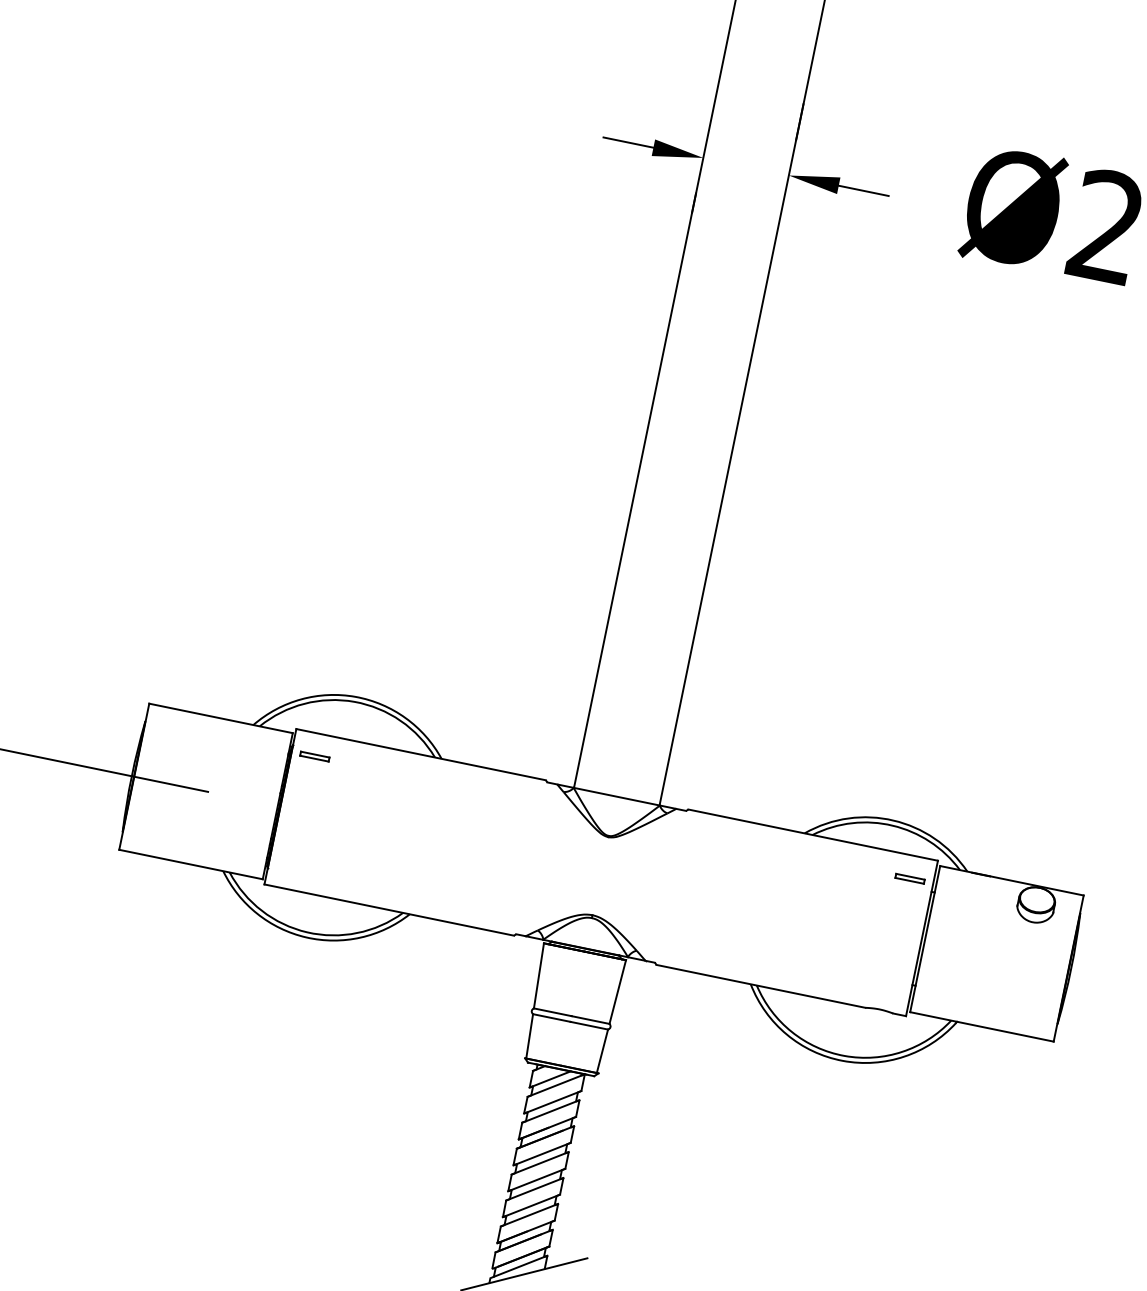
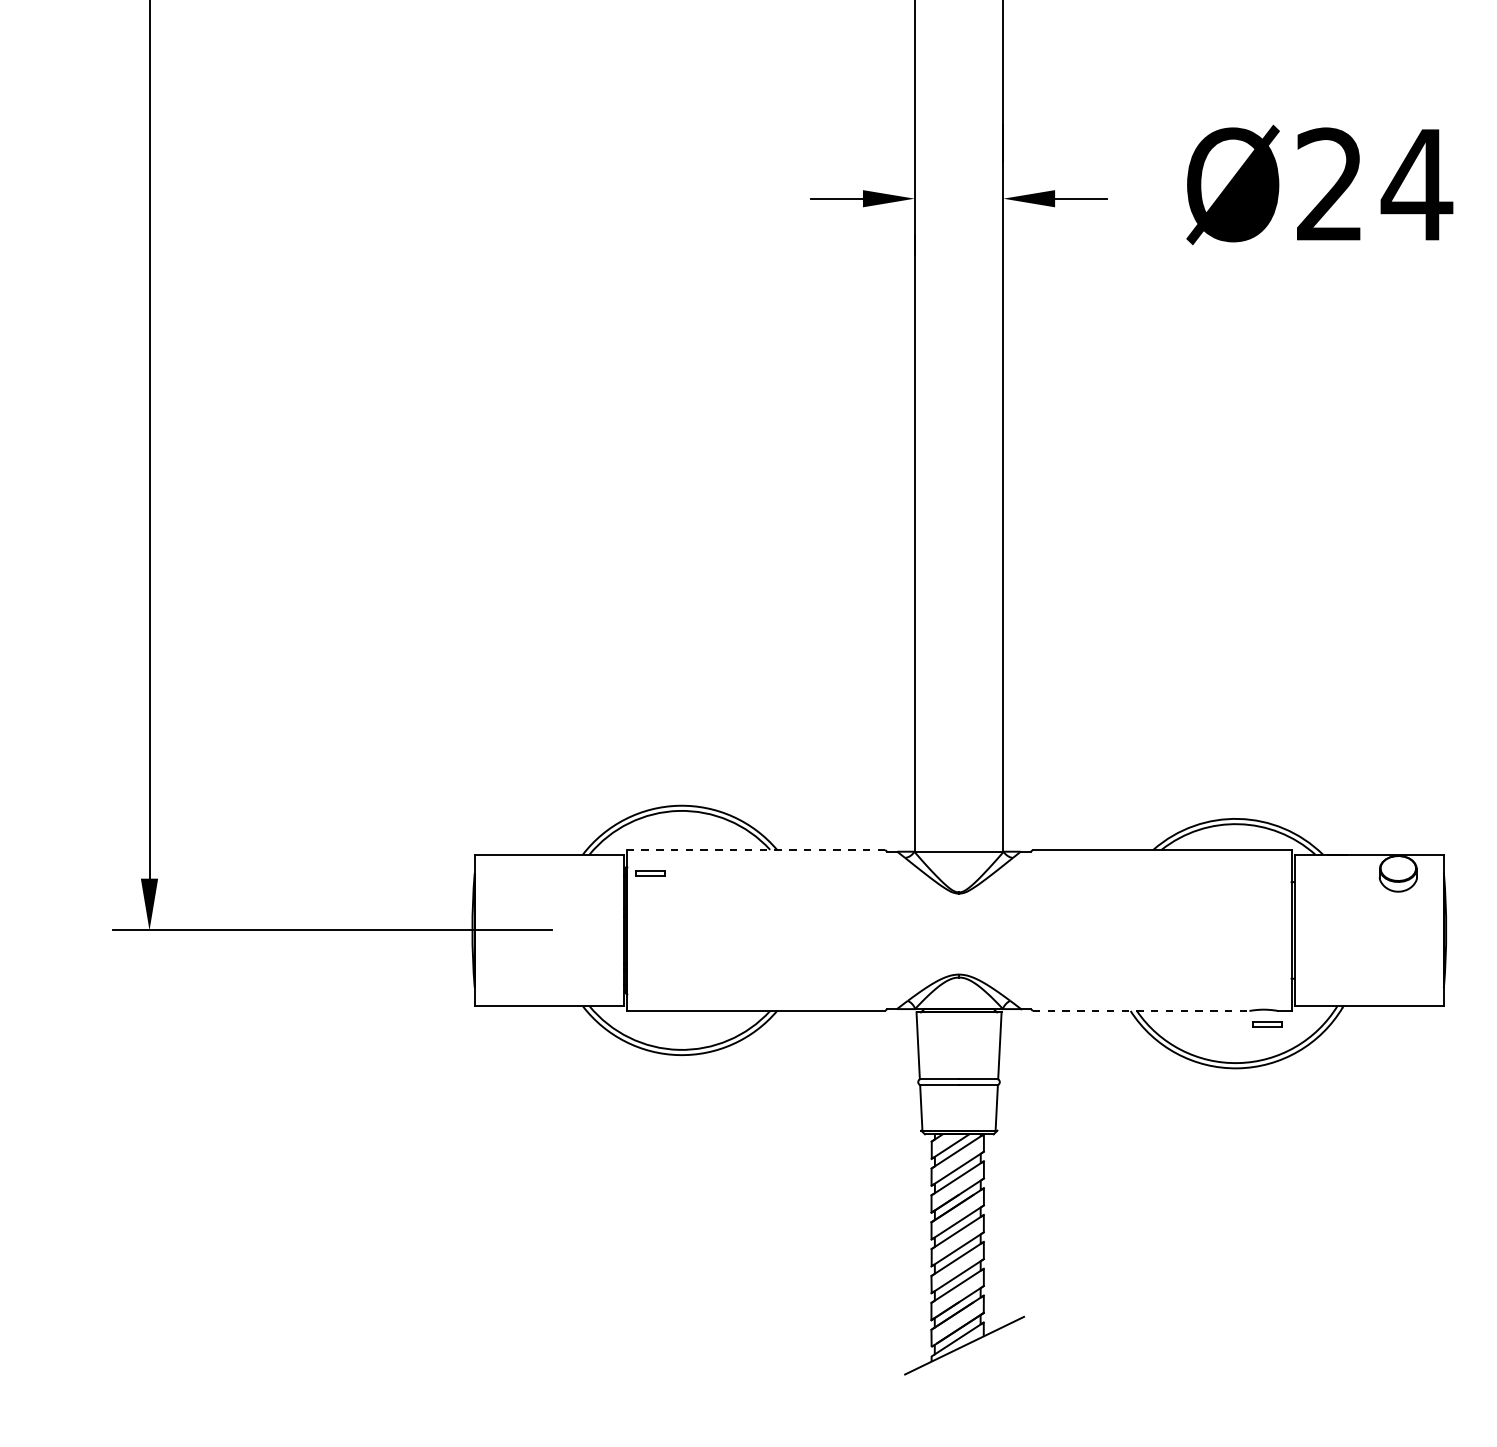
line: (420, 754) -> (755, 849), solid -> dashed
part: (910, 878) -> (1267, 1024), moved
line: (761, 985) -> (1141, 1010), solid -> dashed

